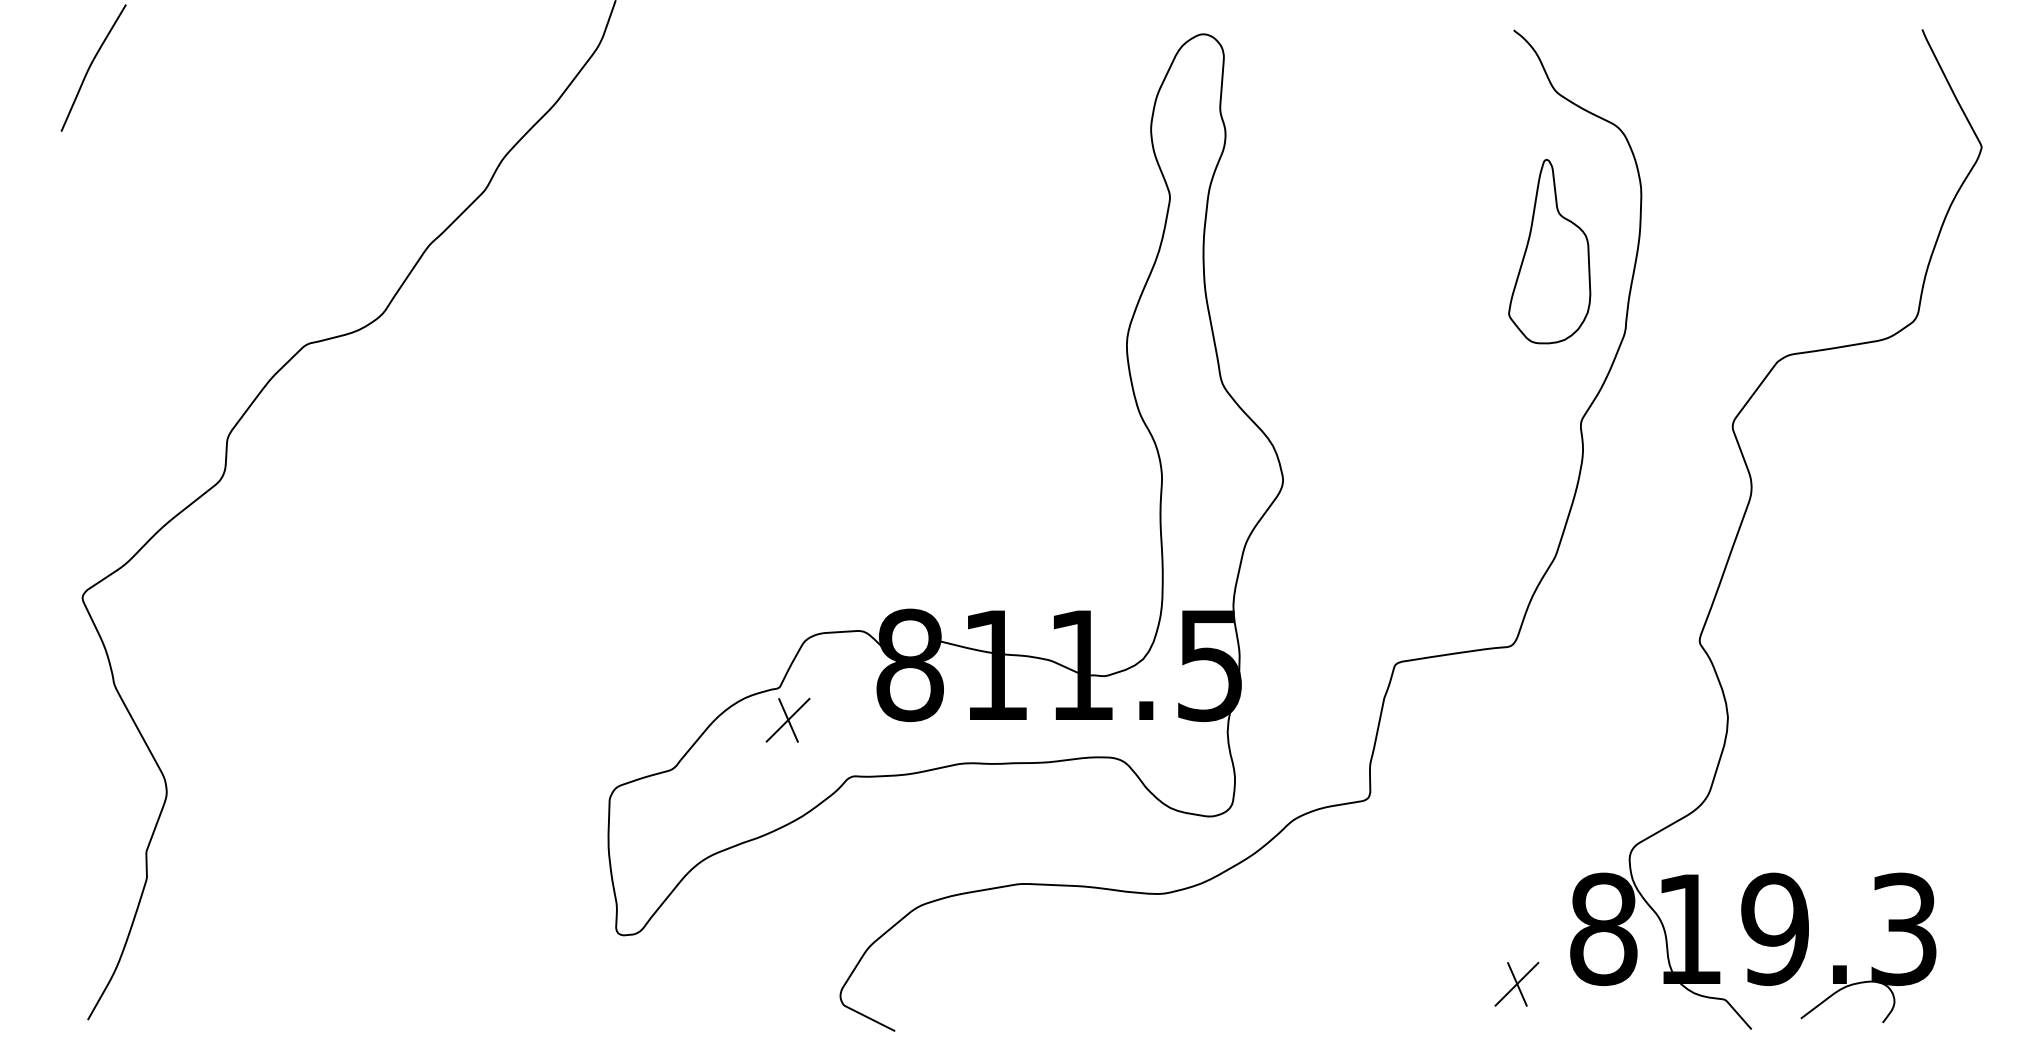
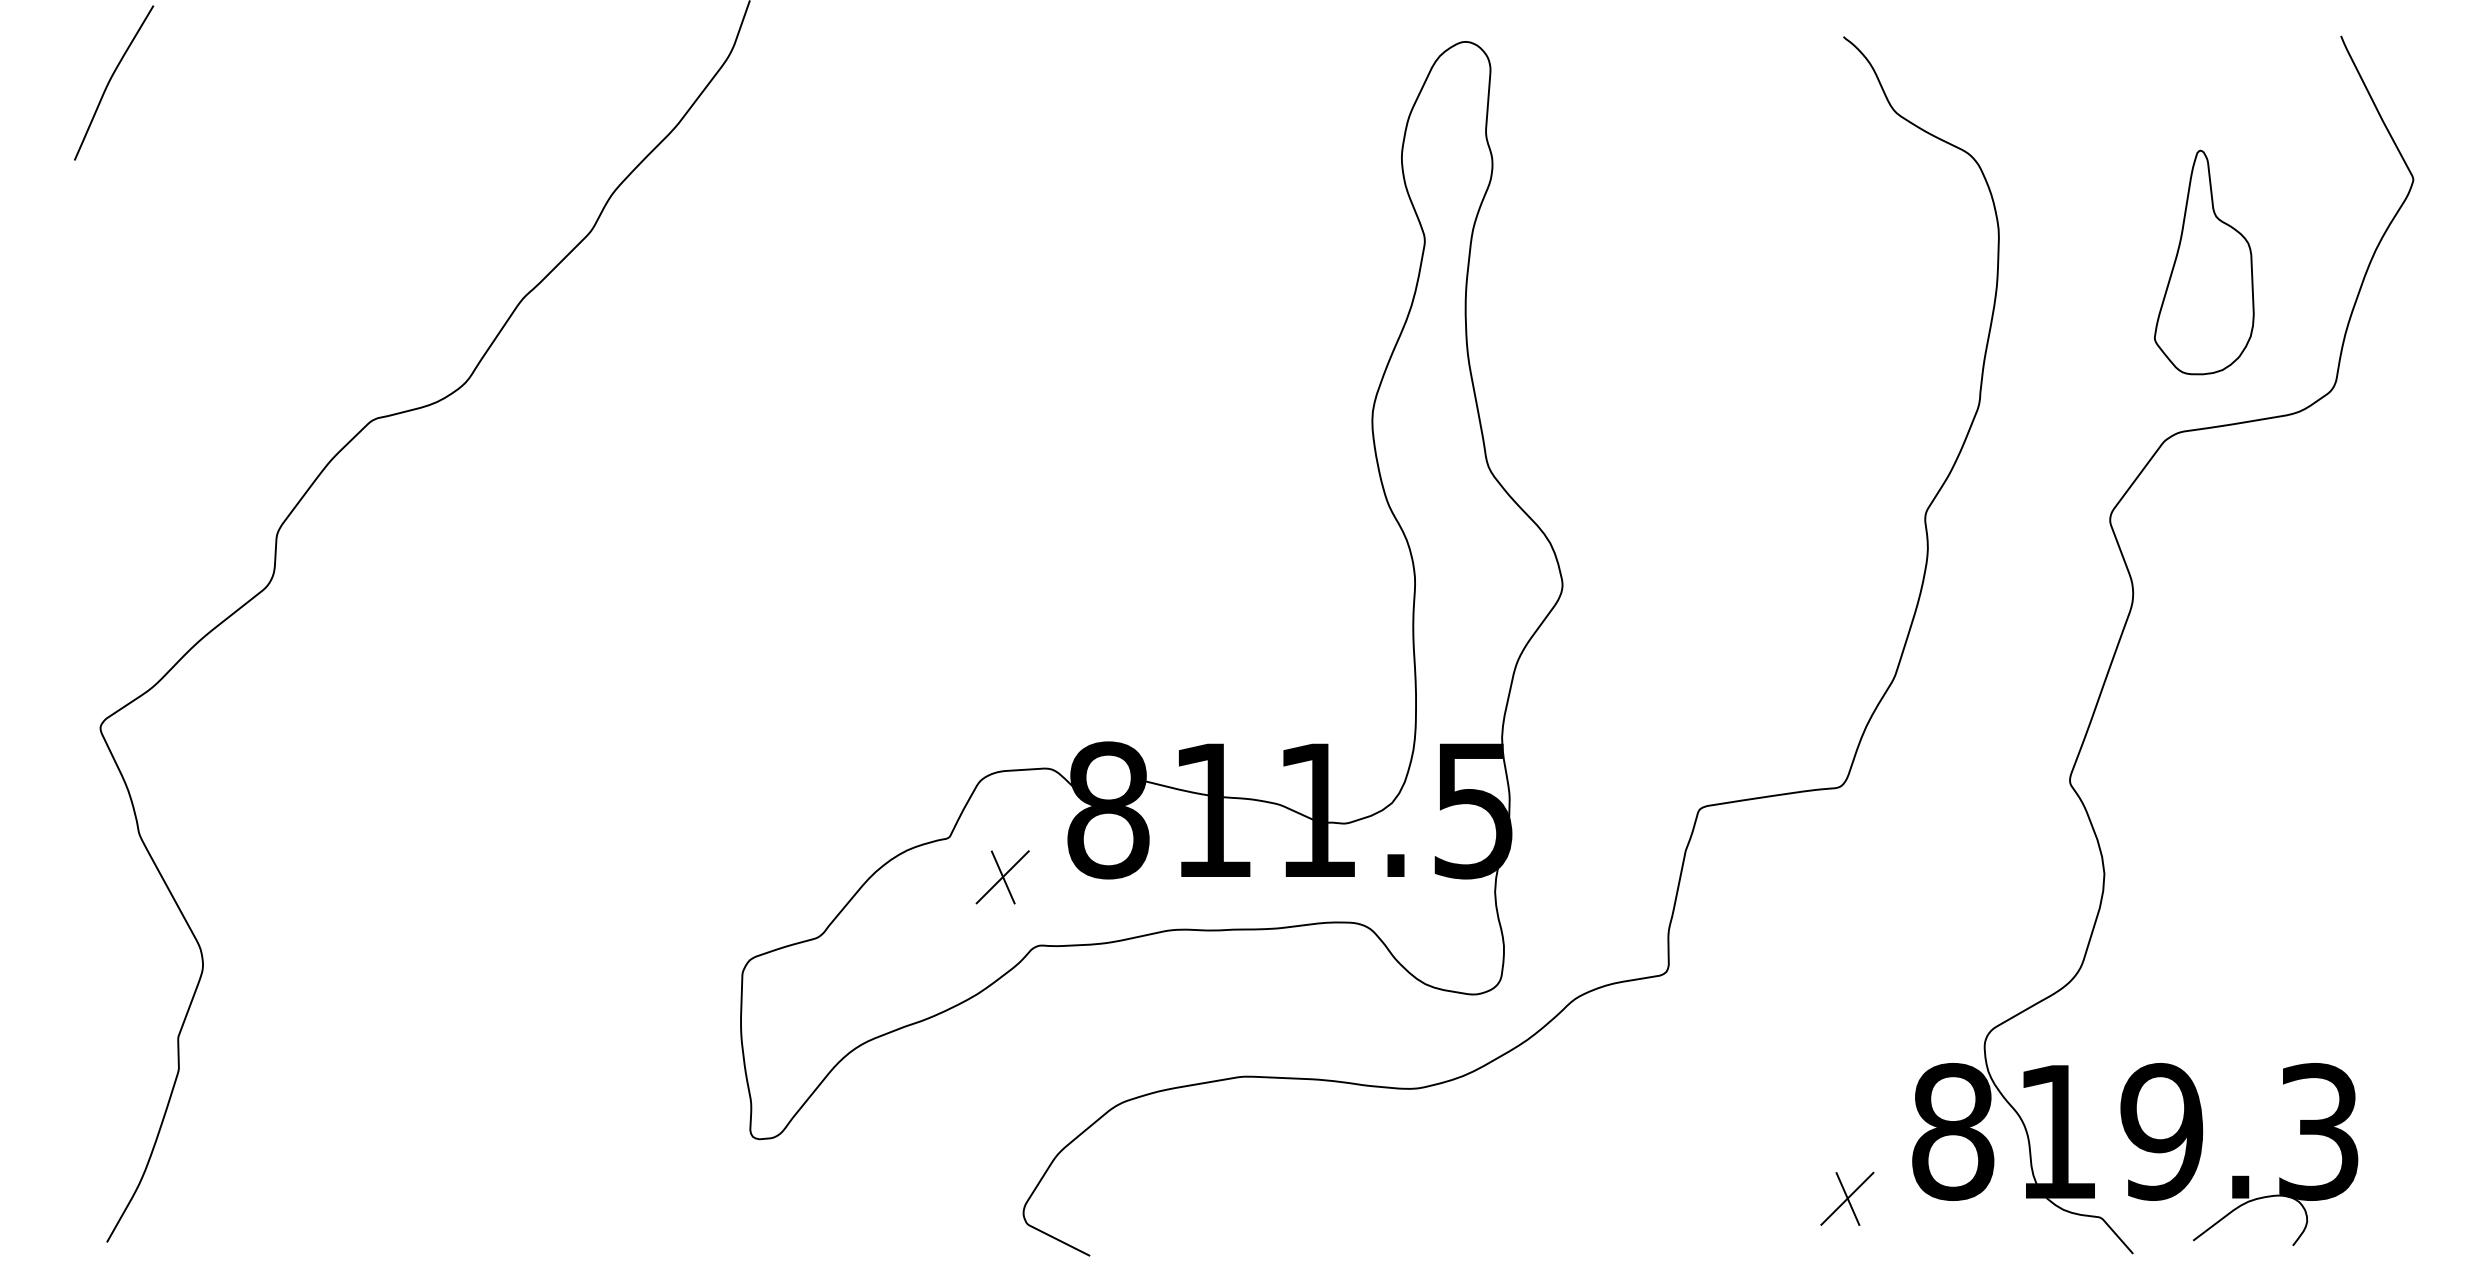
part: (1549, 251) -> (2204, 262), moved
part: (787, 720) -> (1002, 877), moved

